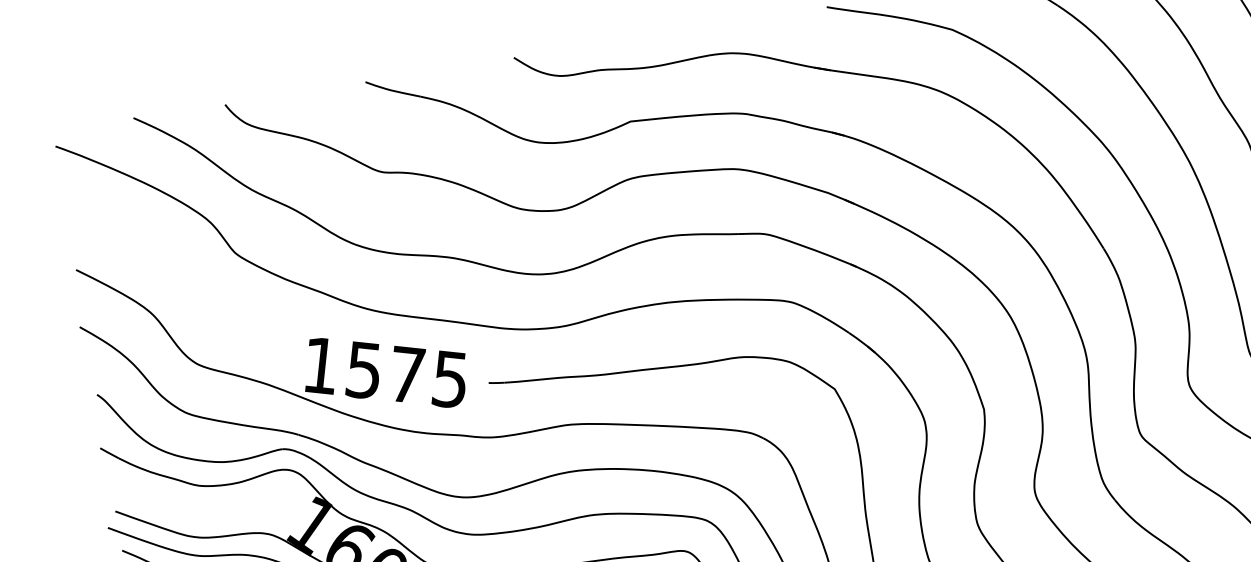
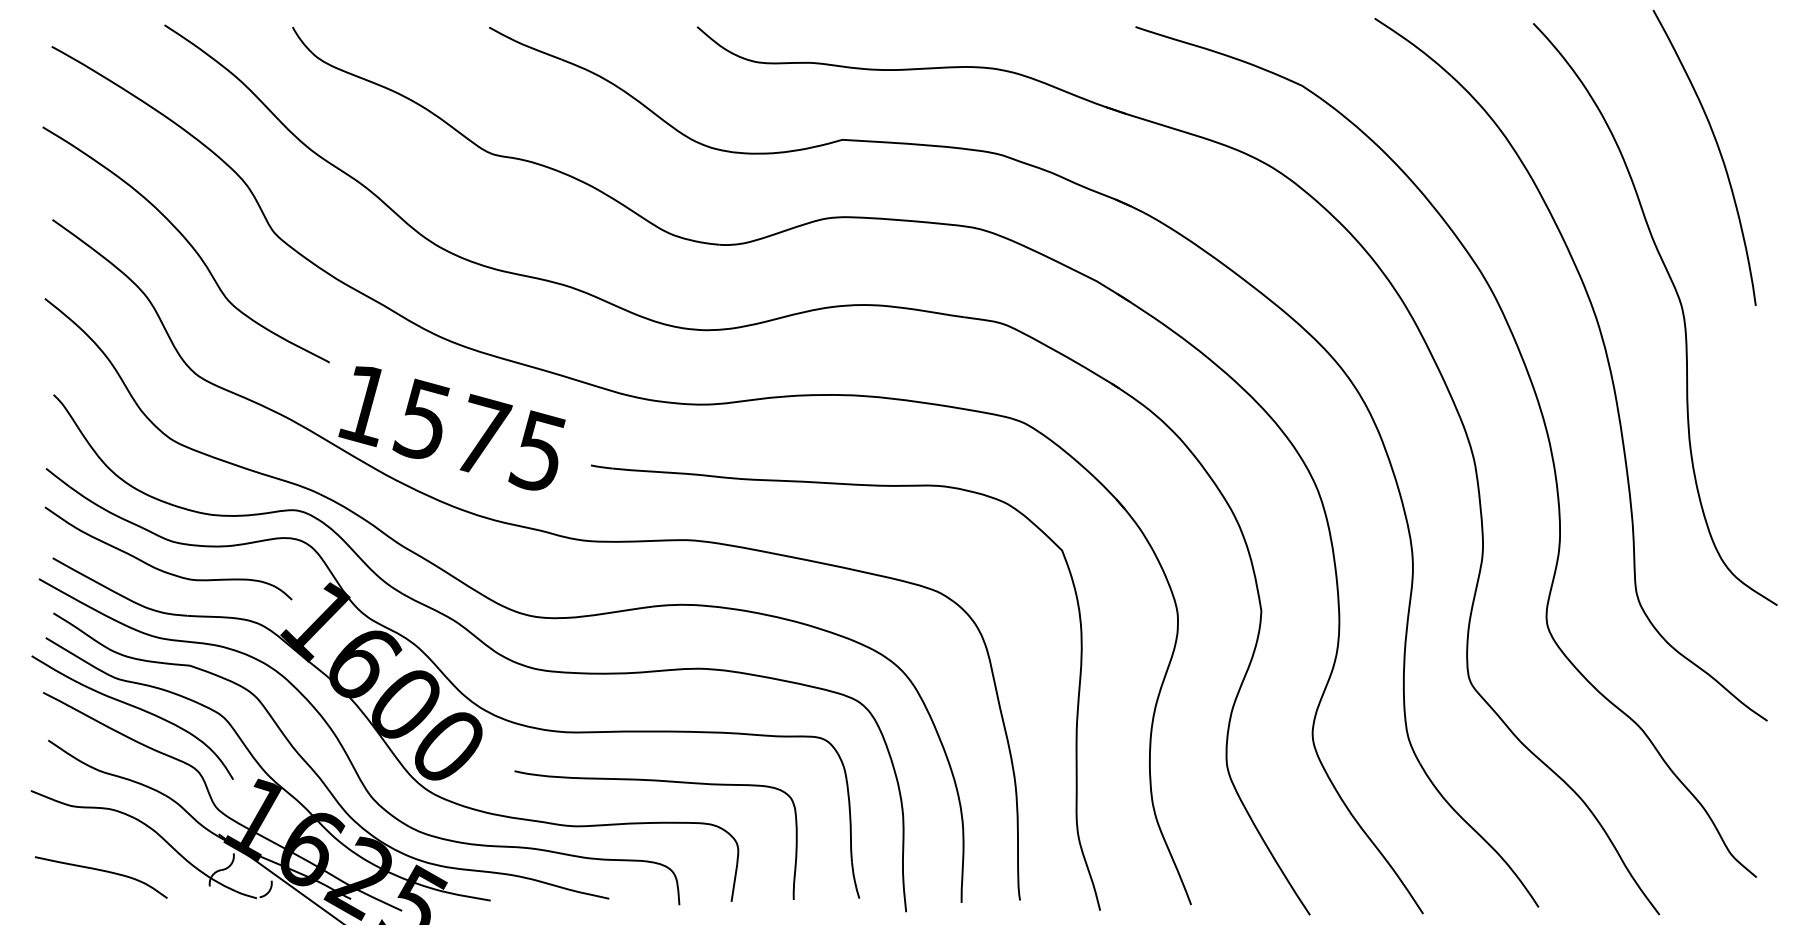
curve: (175, 270) -> (187, 242), added
curve: (194, 506) -> (161, 569), added

